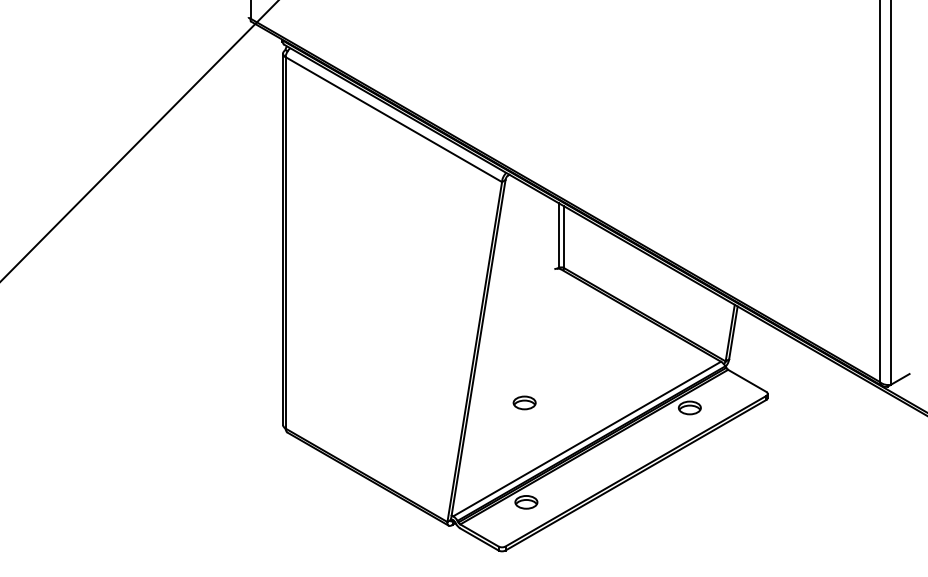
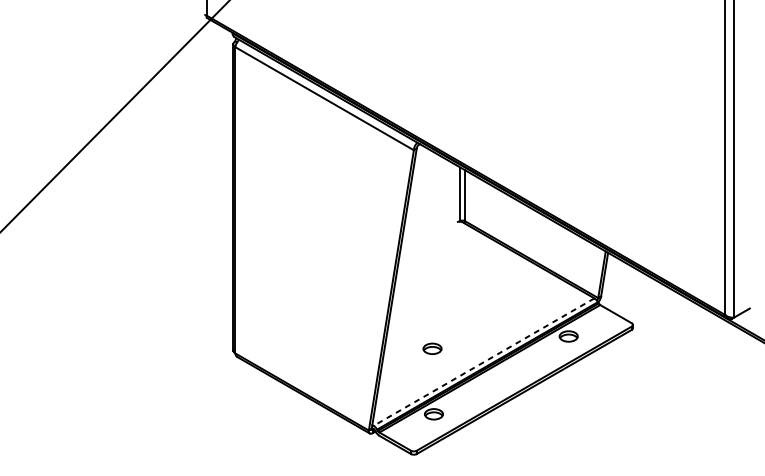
part: (524, 402) -> (432, 348), moved
line: (587, 439) -> (484, 362), solid -> dashed

